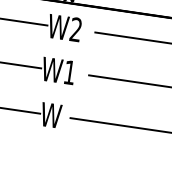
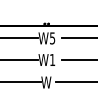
text: (75, 29) -> (52, 38), W2 -> W5

